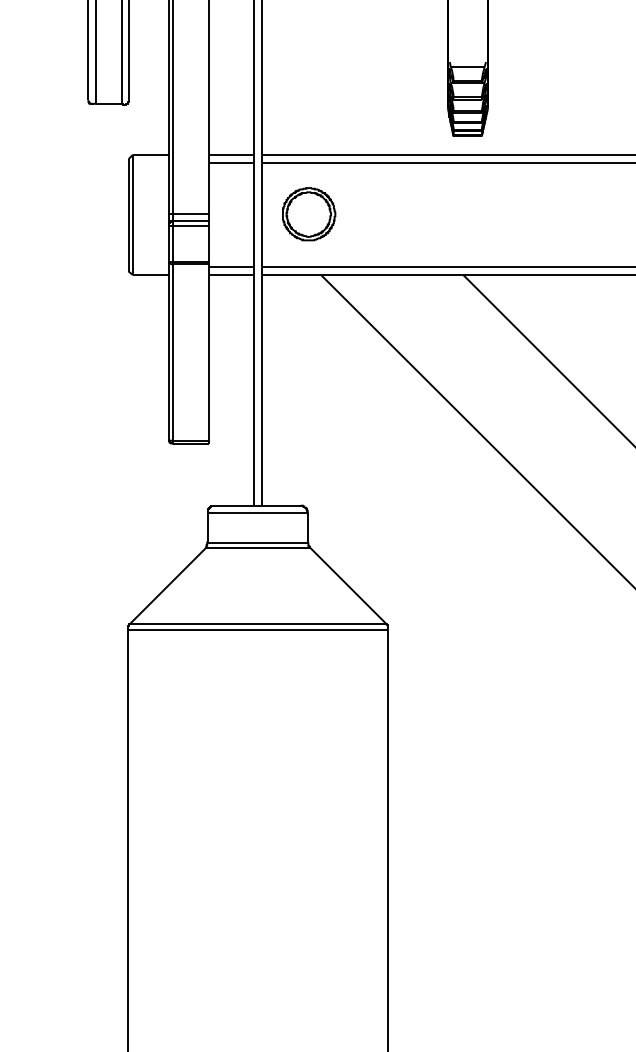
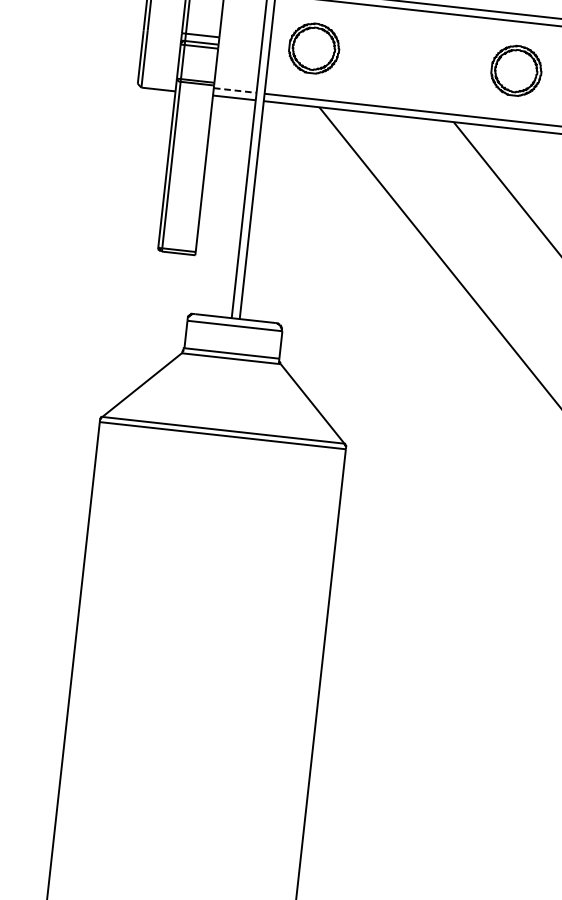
part: (523, 214) -> (516, 71), added
line: (231, 267) -> (235, 90), solid -> dashed

